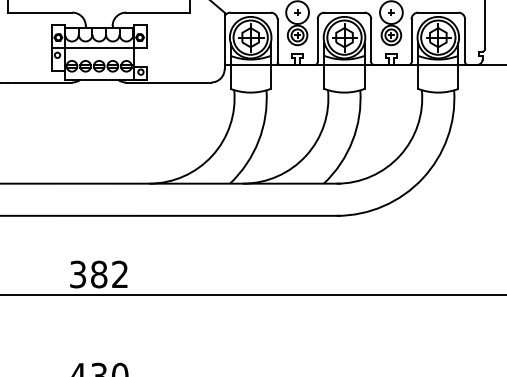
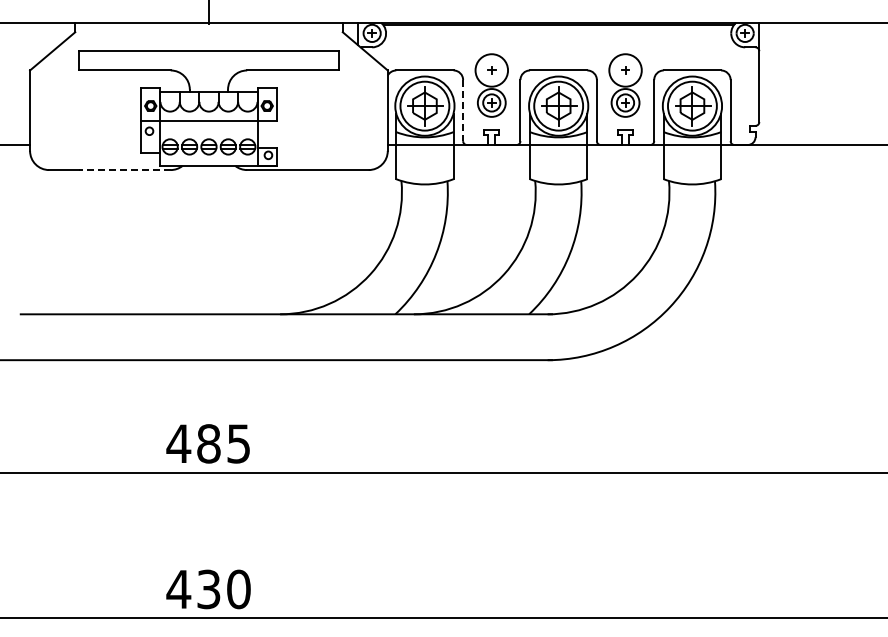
line: (277, 40) -> (463, 110), solid -> dashed
line: (39, 82) -> (124, 170), solid -> dashed
text: (98, 274) -> (207, 443), 382 -> 485

